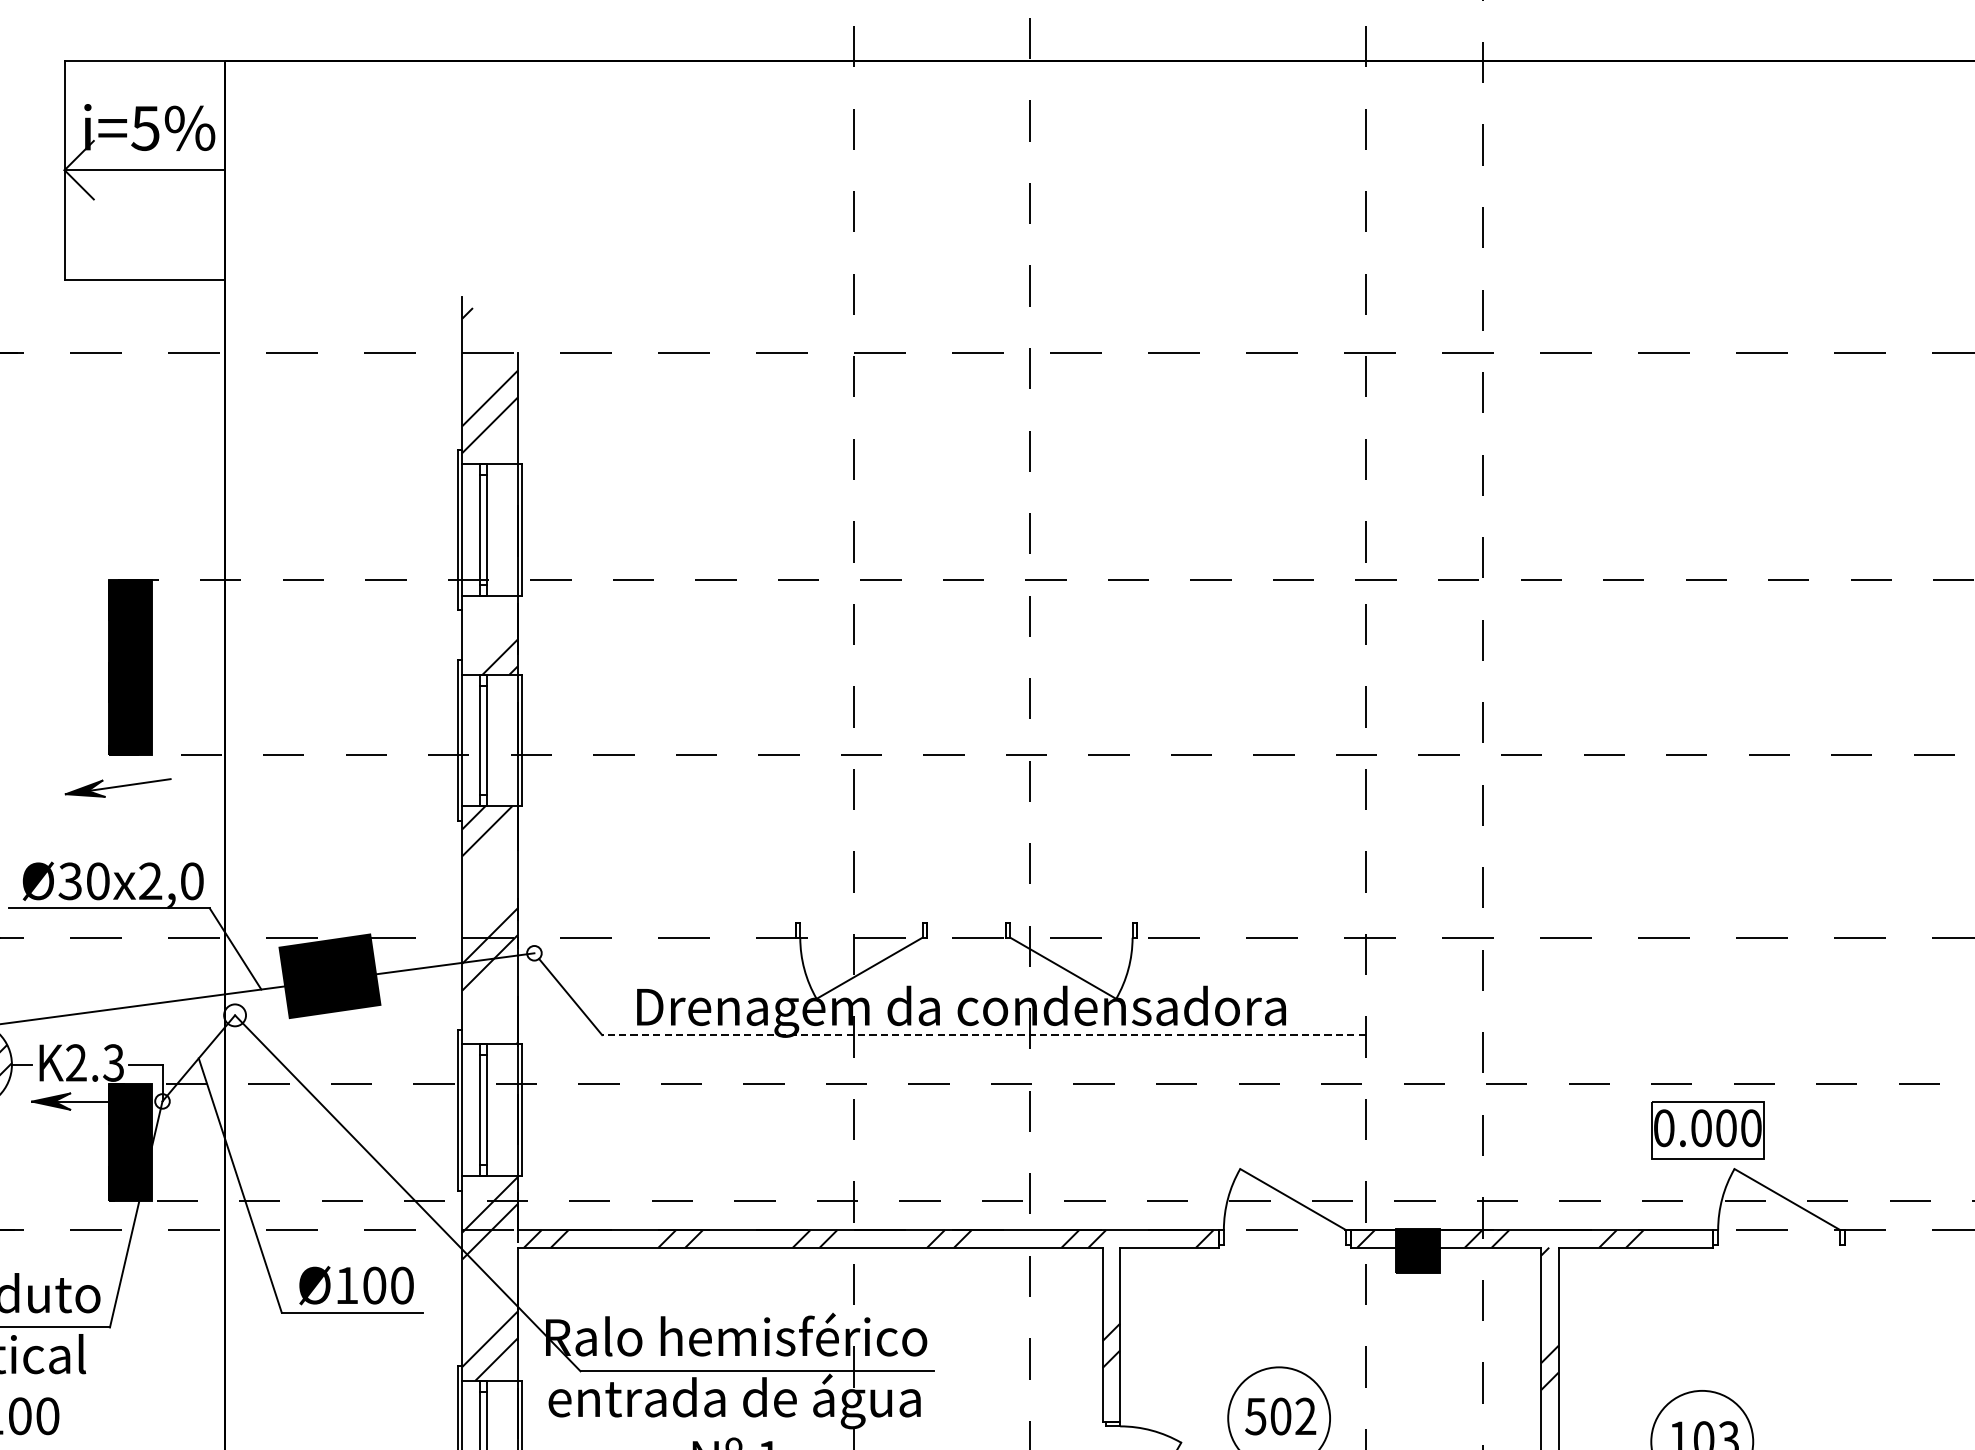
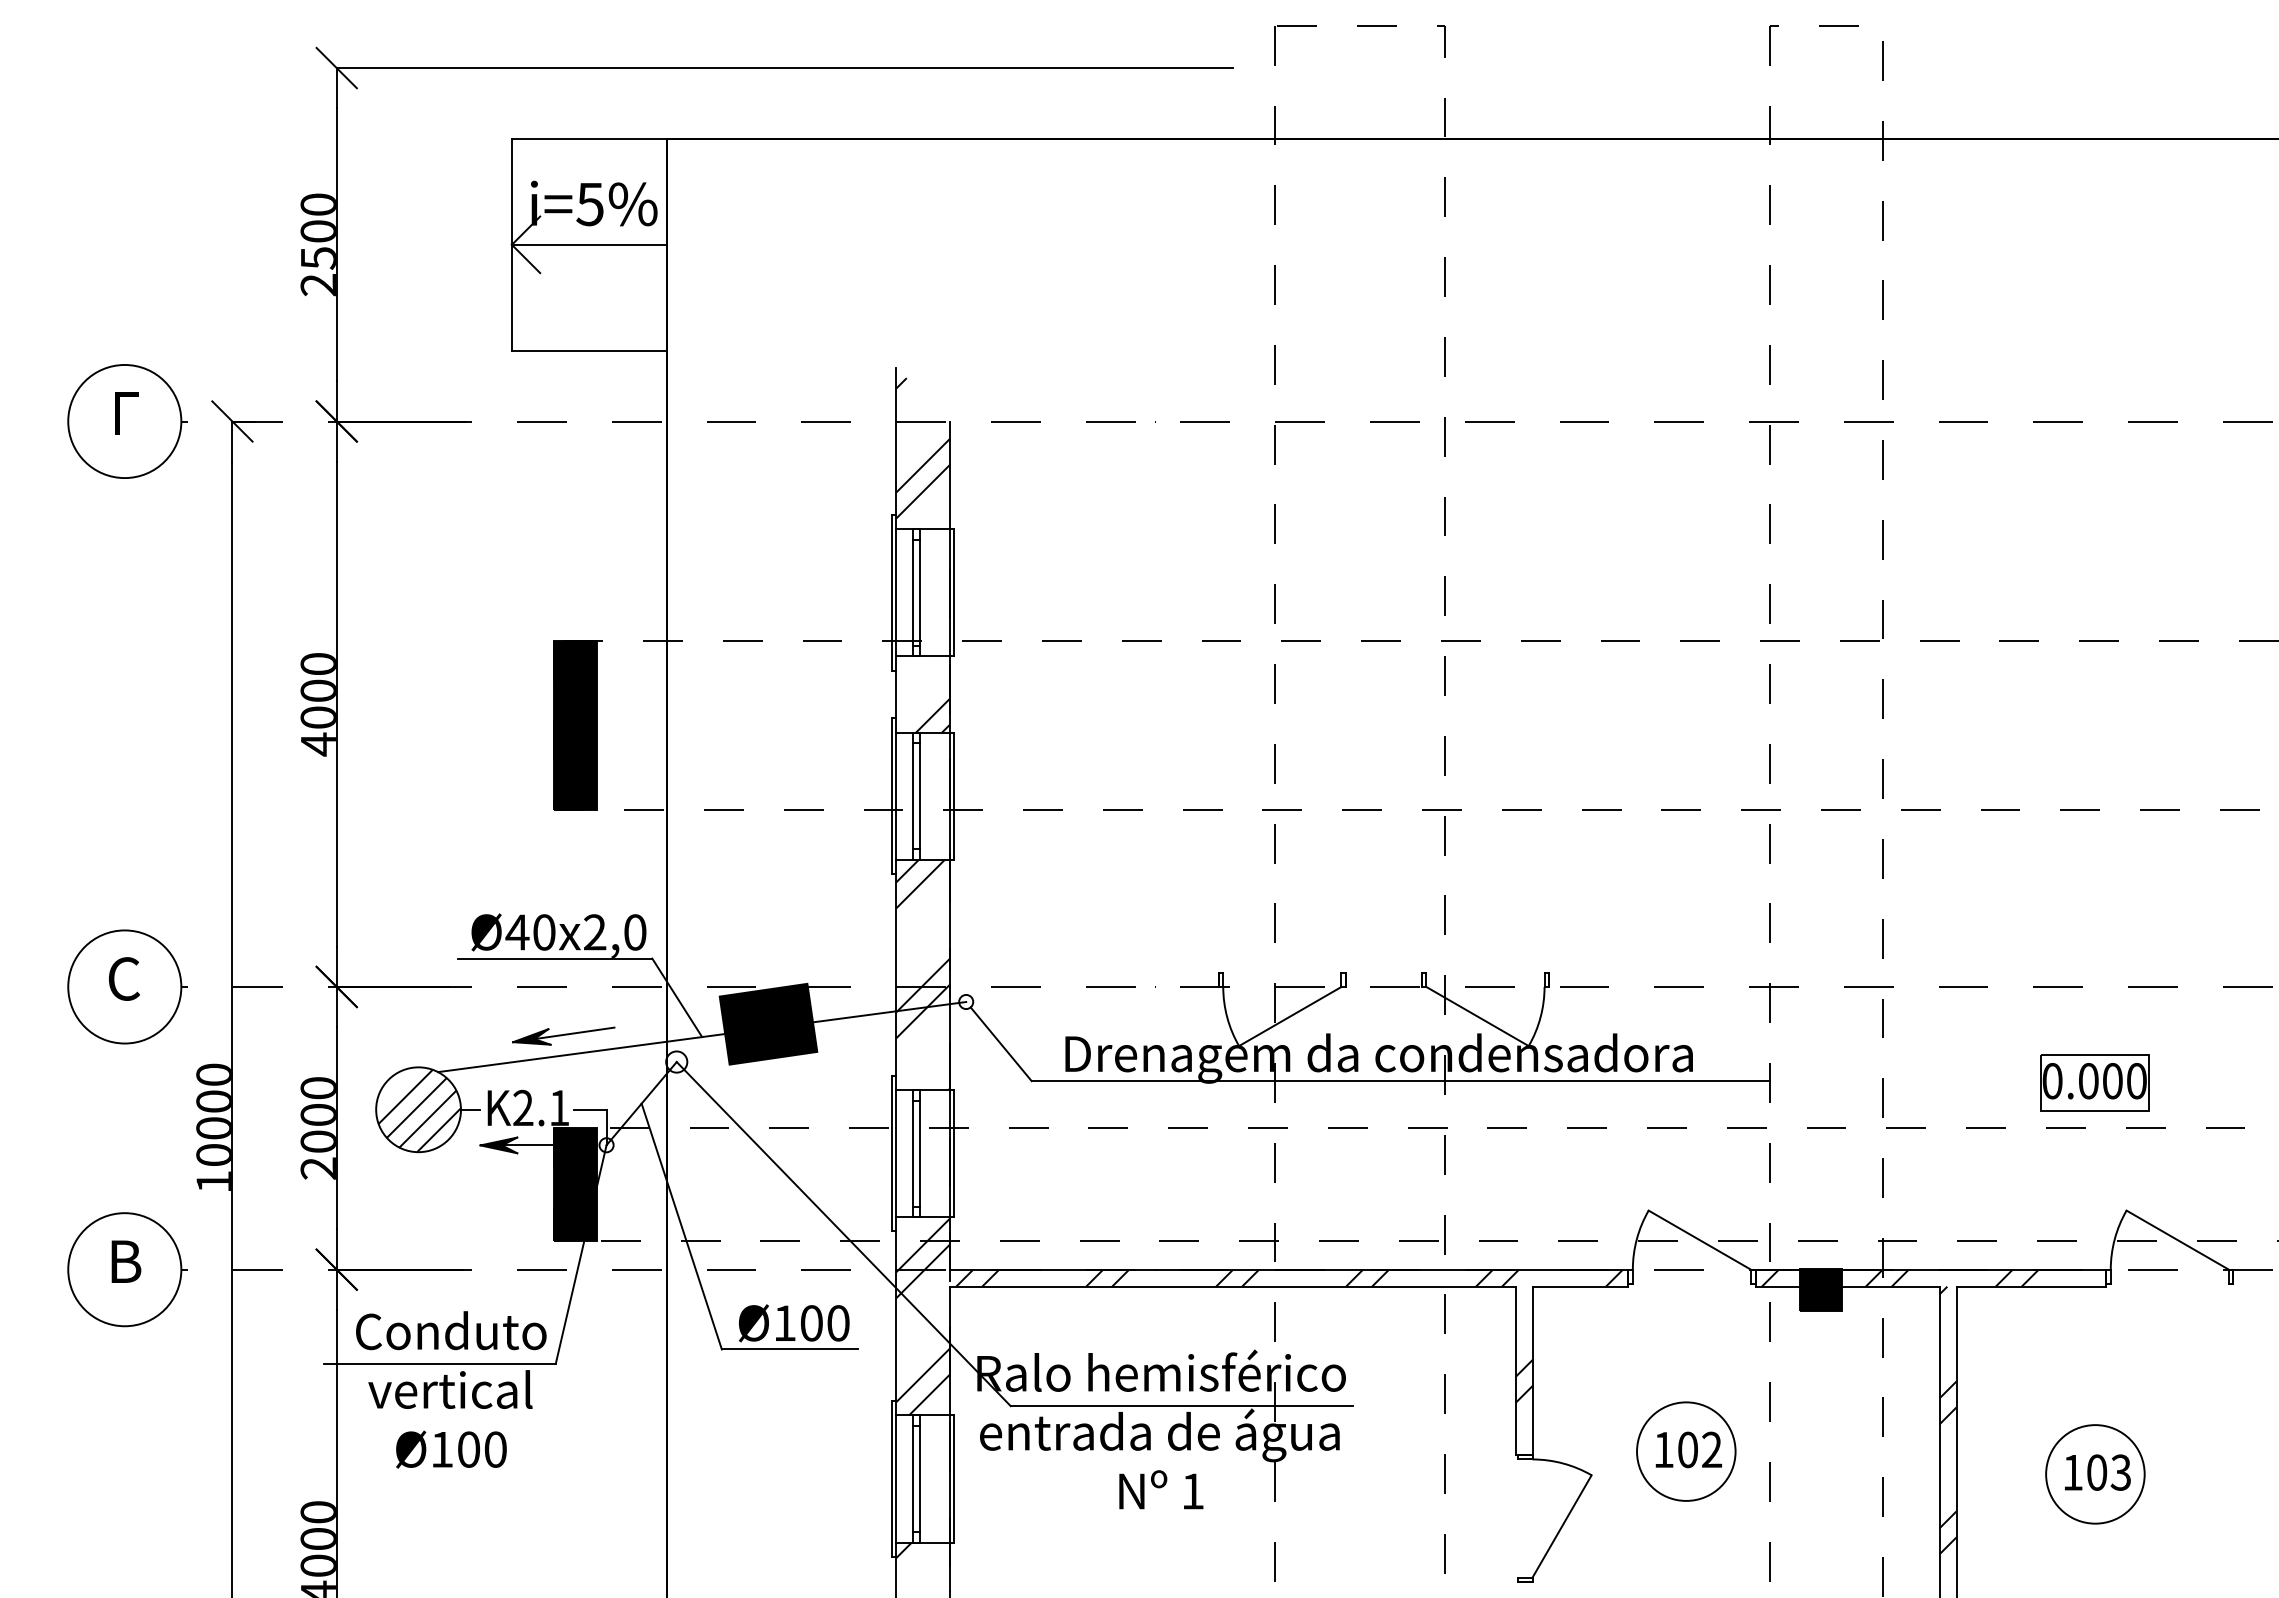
part: (117, 787) -> (563, 1035), moved
text: (70, 881) -> (517, 932), Ø30 -> Ø40
line: (983, 1035) -> (1400, 1081), dashed -> solid
text: (113, 1062) -> (559, 1107), K2.3 -> K2.1
part: (1707, 1129) -> (2094, 1082), moved
text: (1255, 1417) -> (1663, 1450), 502 -> 102

